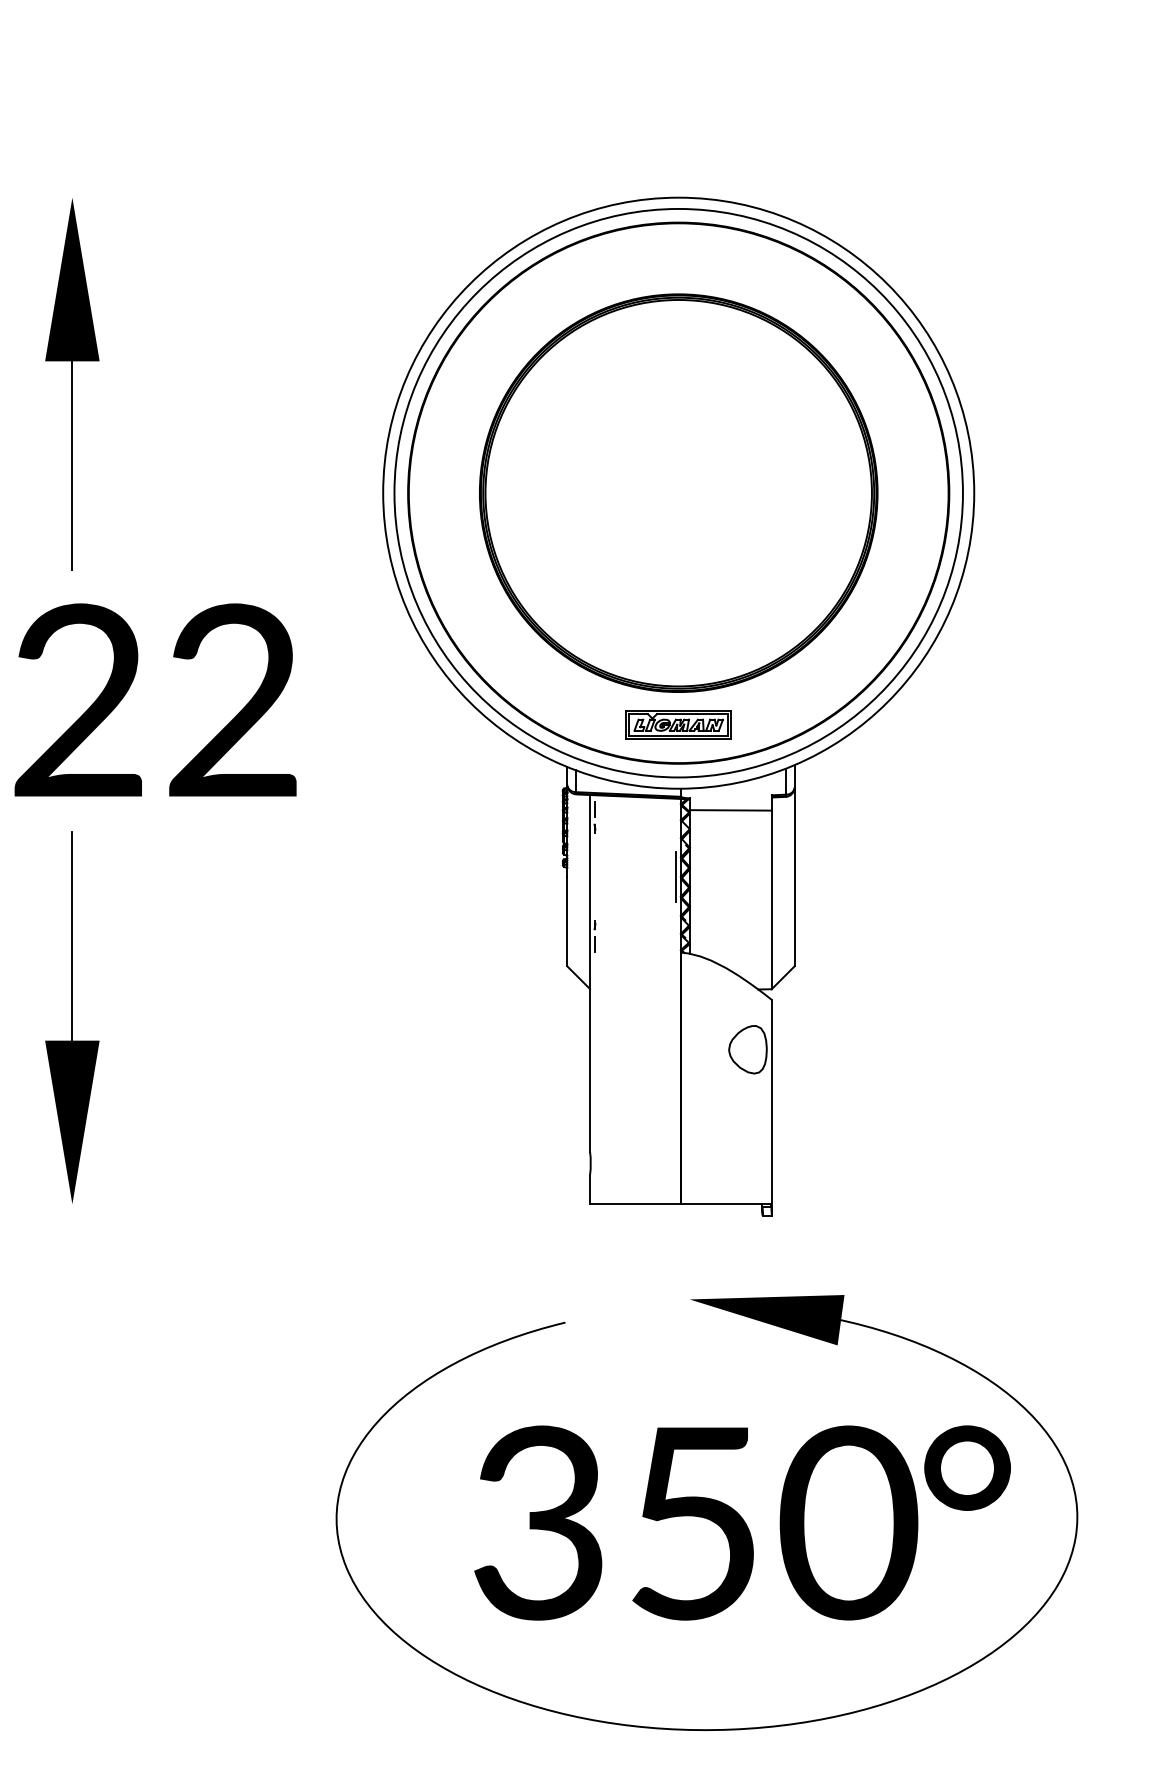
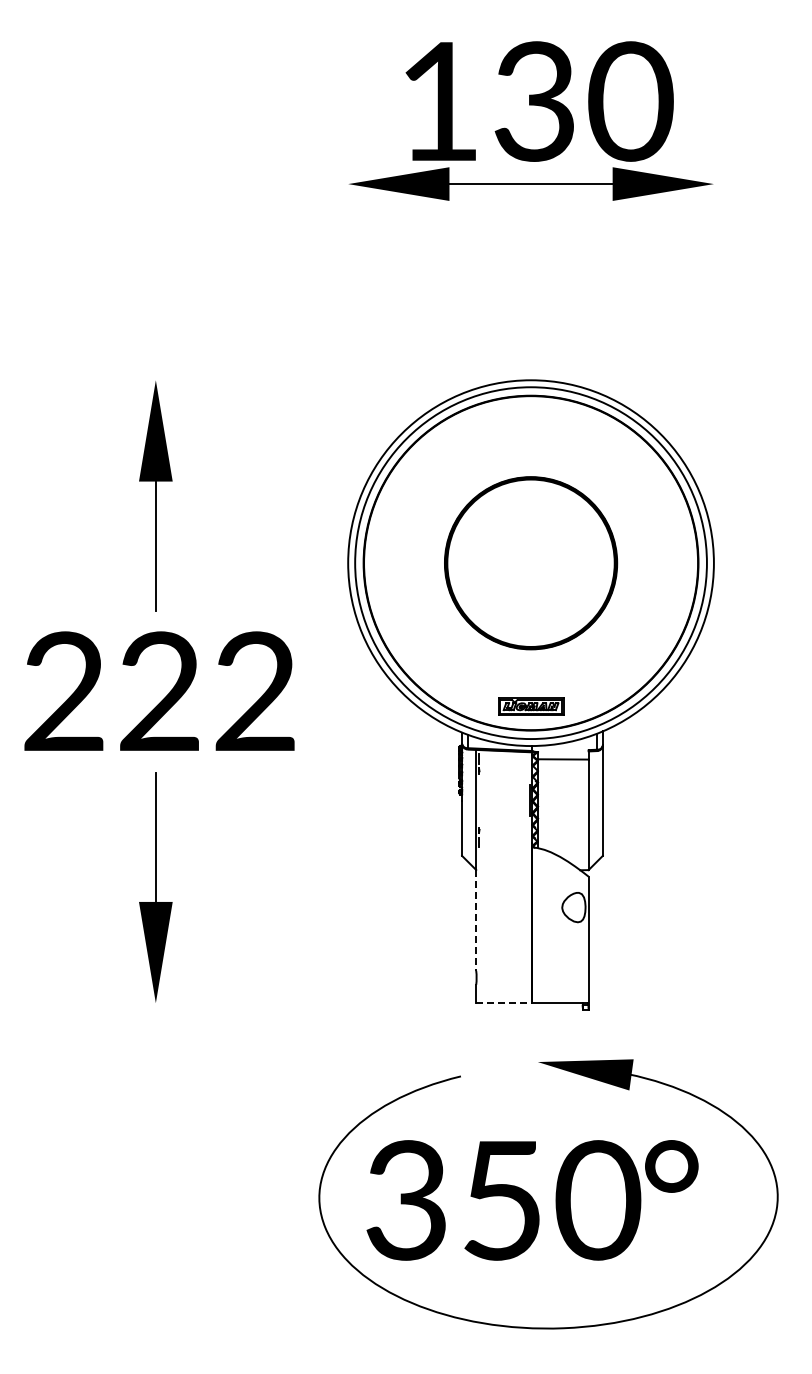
part: (677, 493) -> (530, 563), size x0.7
line: (590, 1070) -> (476, 920), solid -> dashed
line: (635, 1204) -> (504, 1003), solid -> dashed
text: (742, 1523) -> (532, 1200), moved

